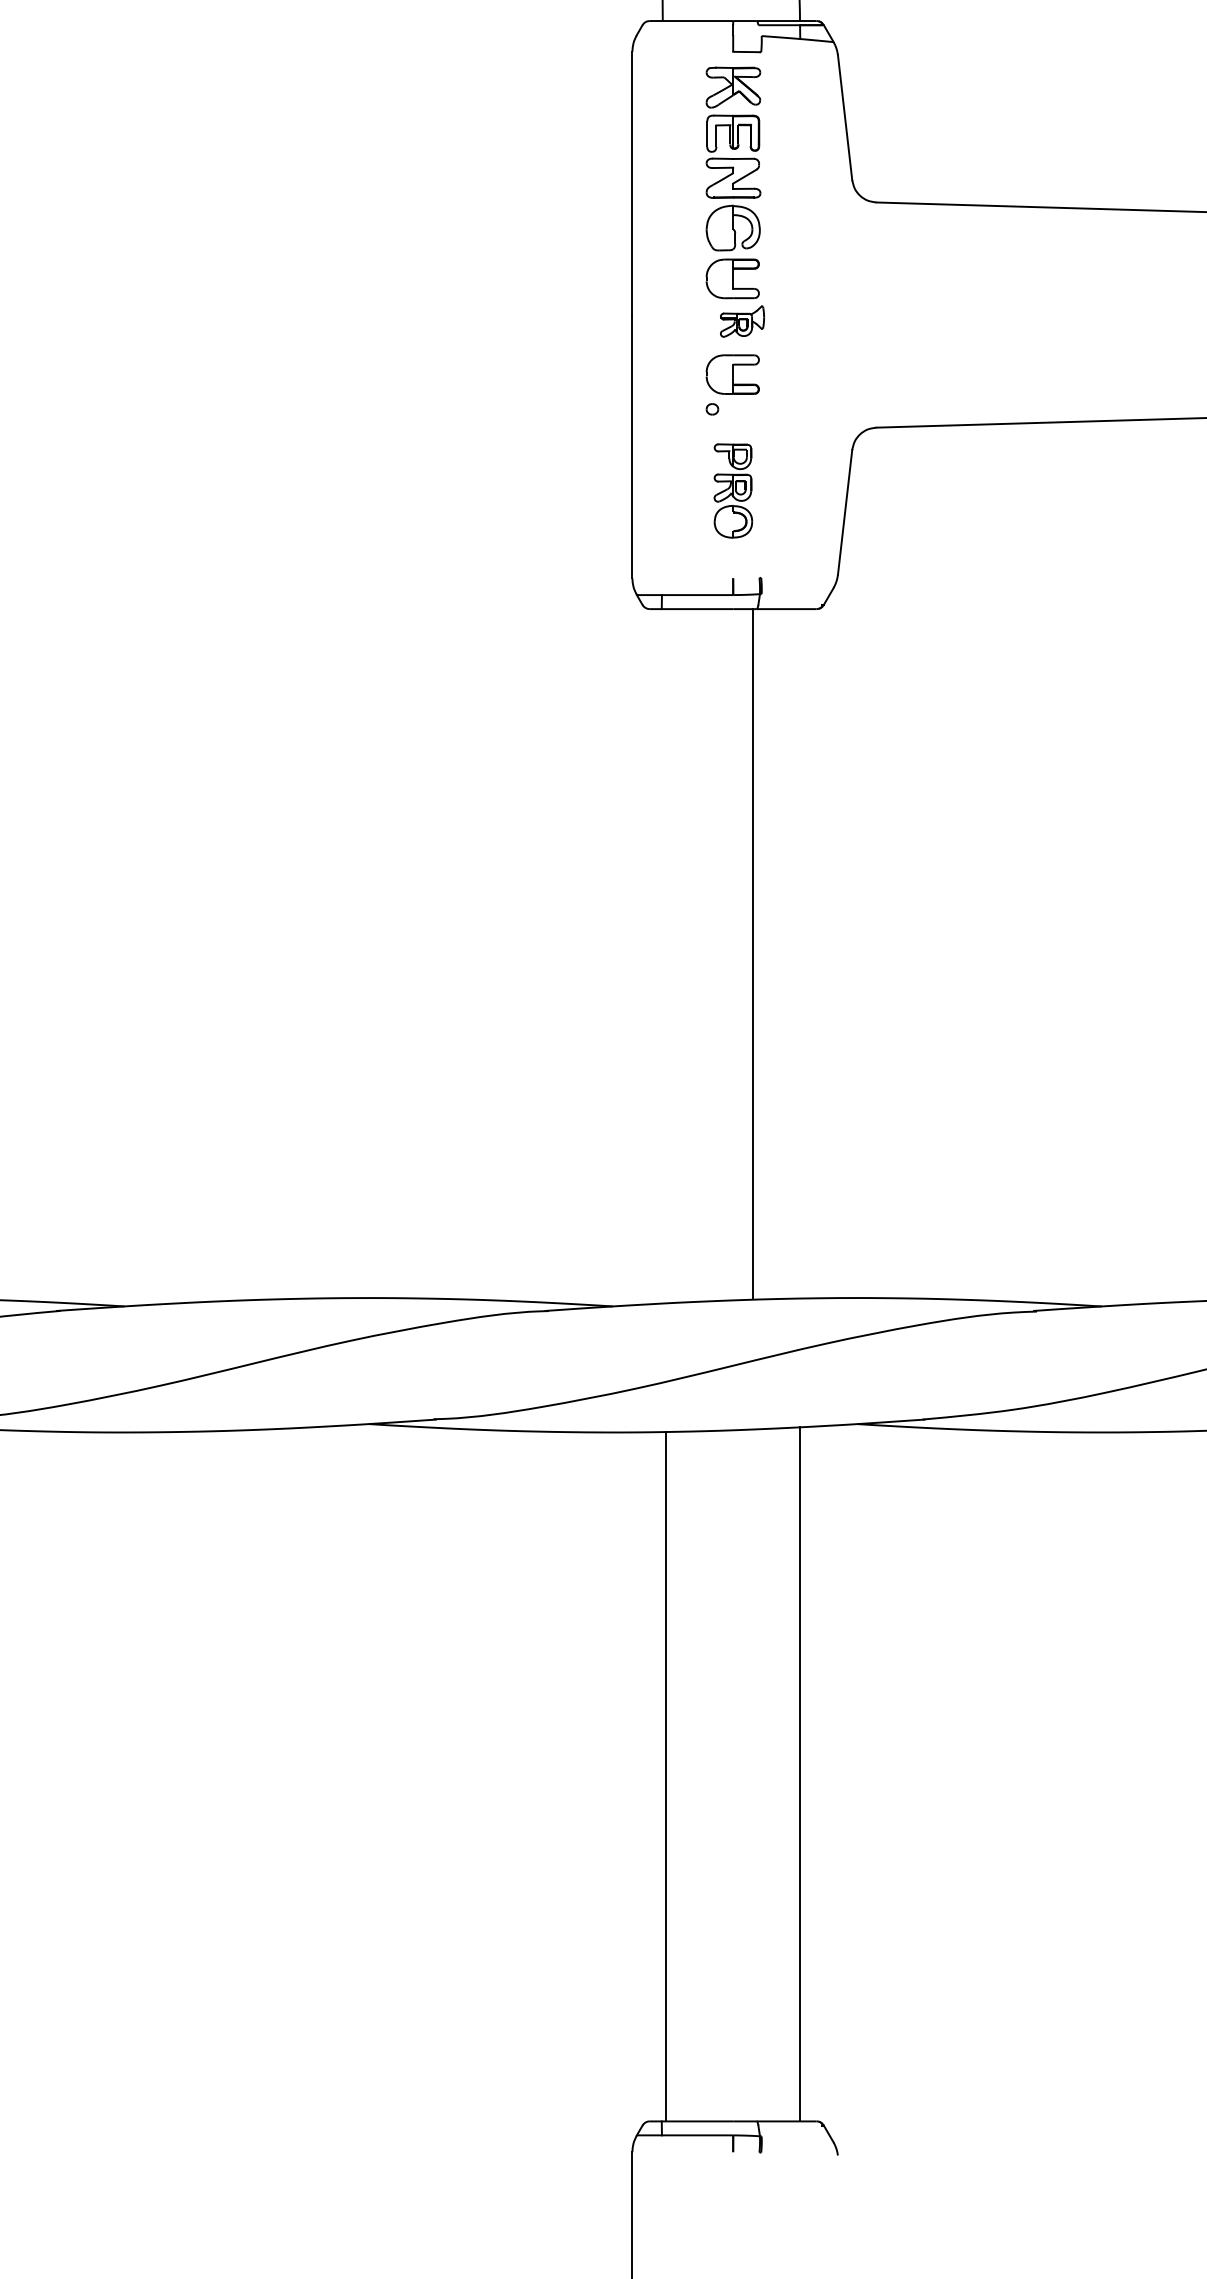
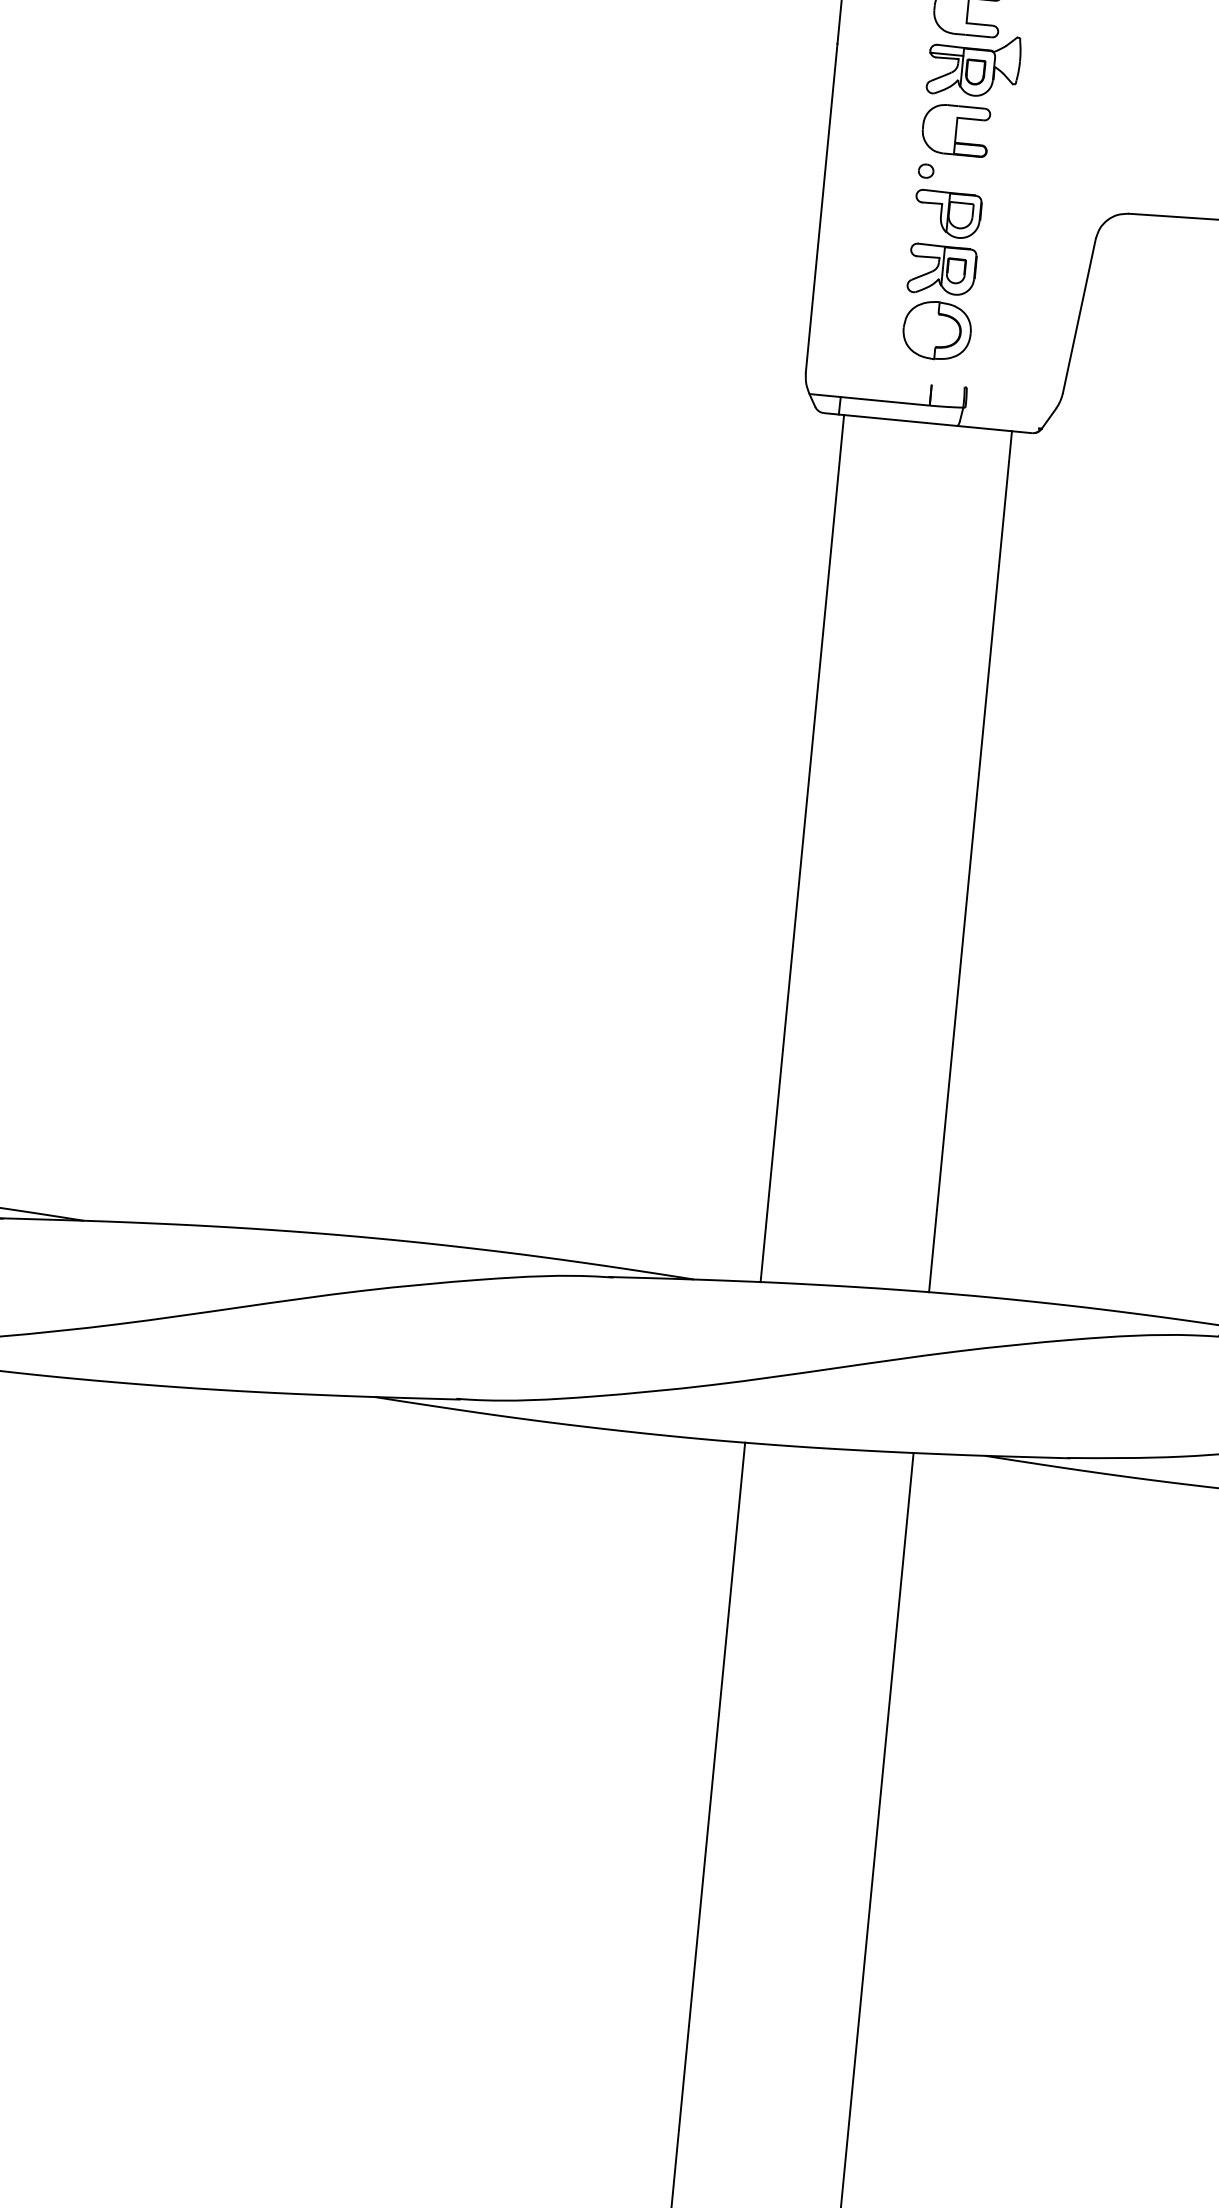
part: (742, 321) -> (974, 65), size x1.67
part: (733, 490) -> (942, 275), size x1.43
line: (753, 953) -> (970, 861), moved
line: (665, 956) -> (801, 848), added

